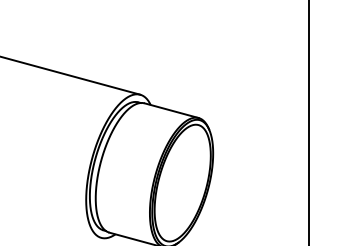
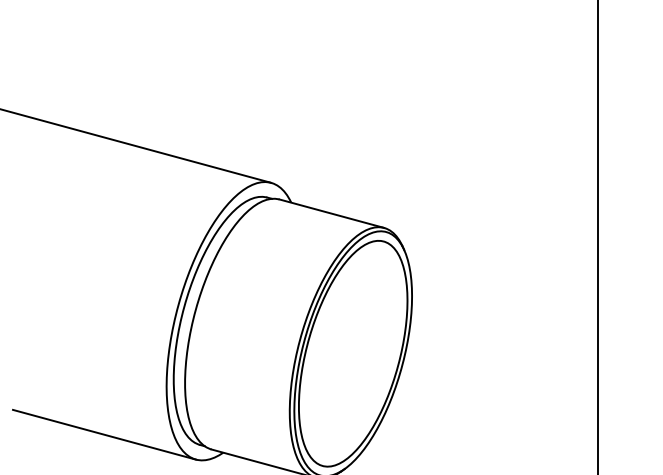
line: (53, 224) -> (103, 433), added

